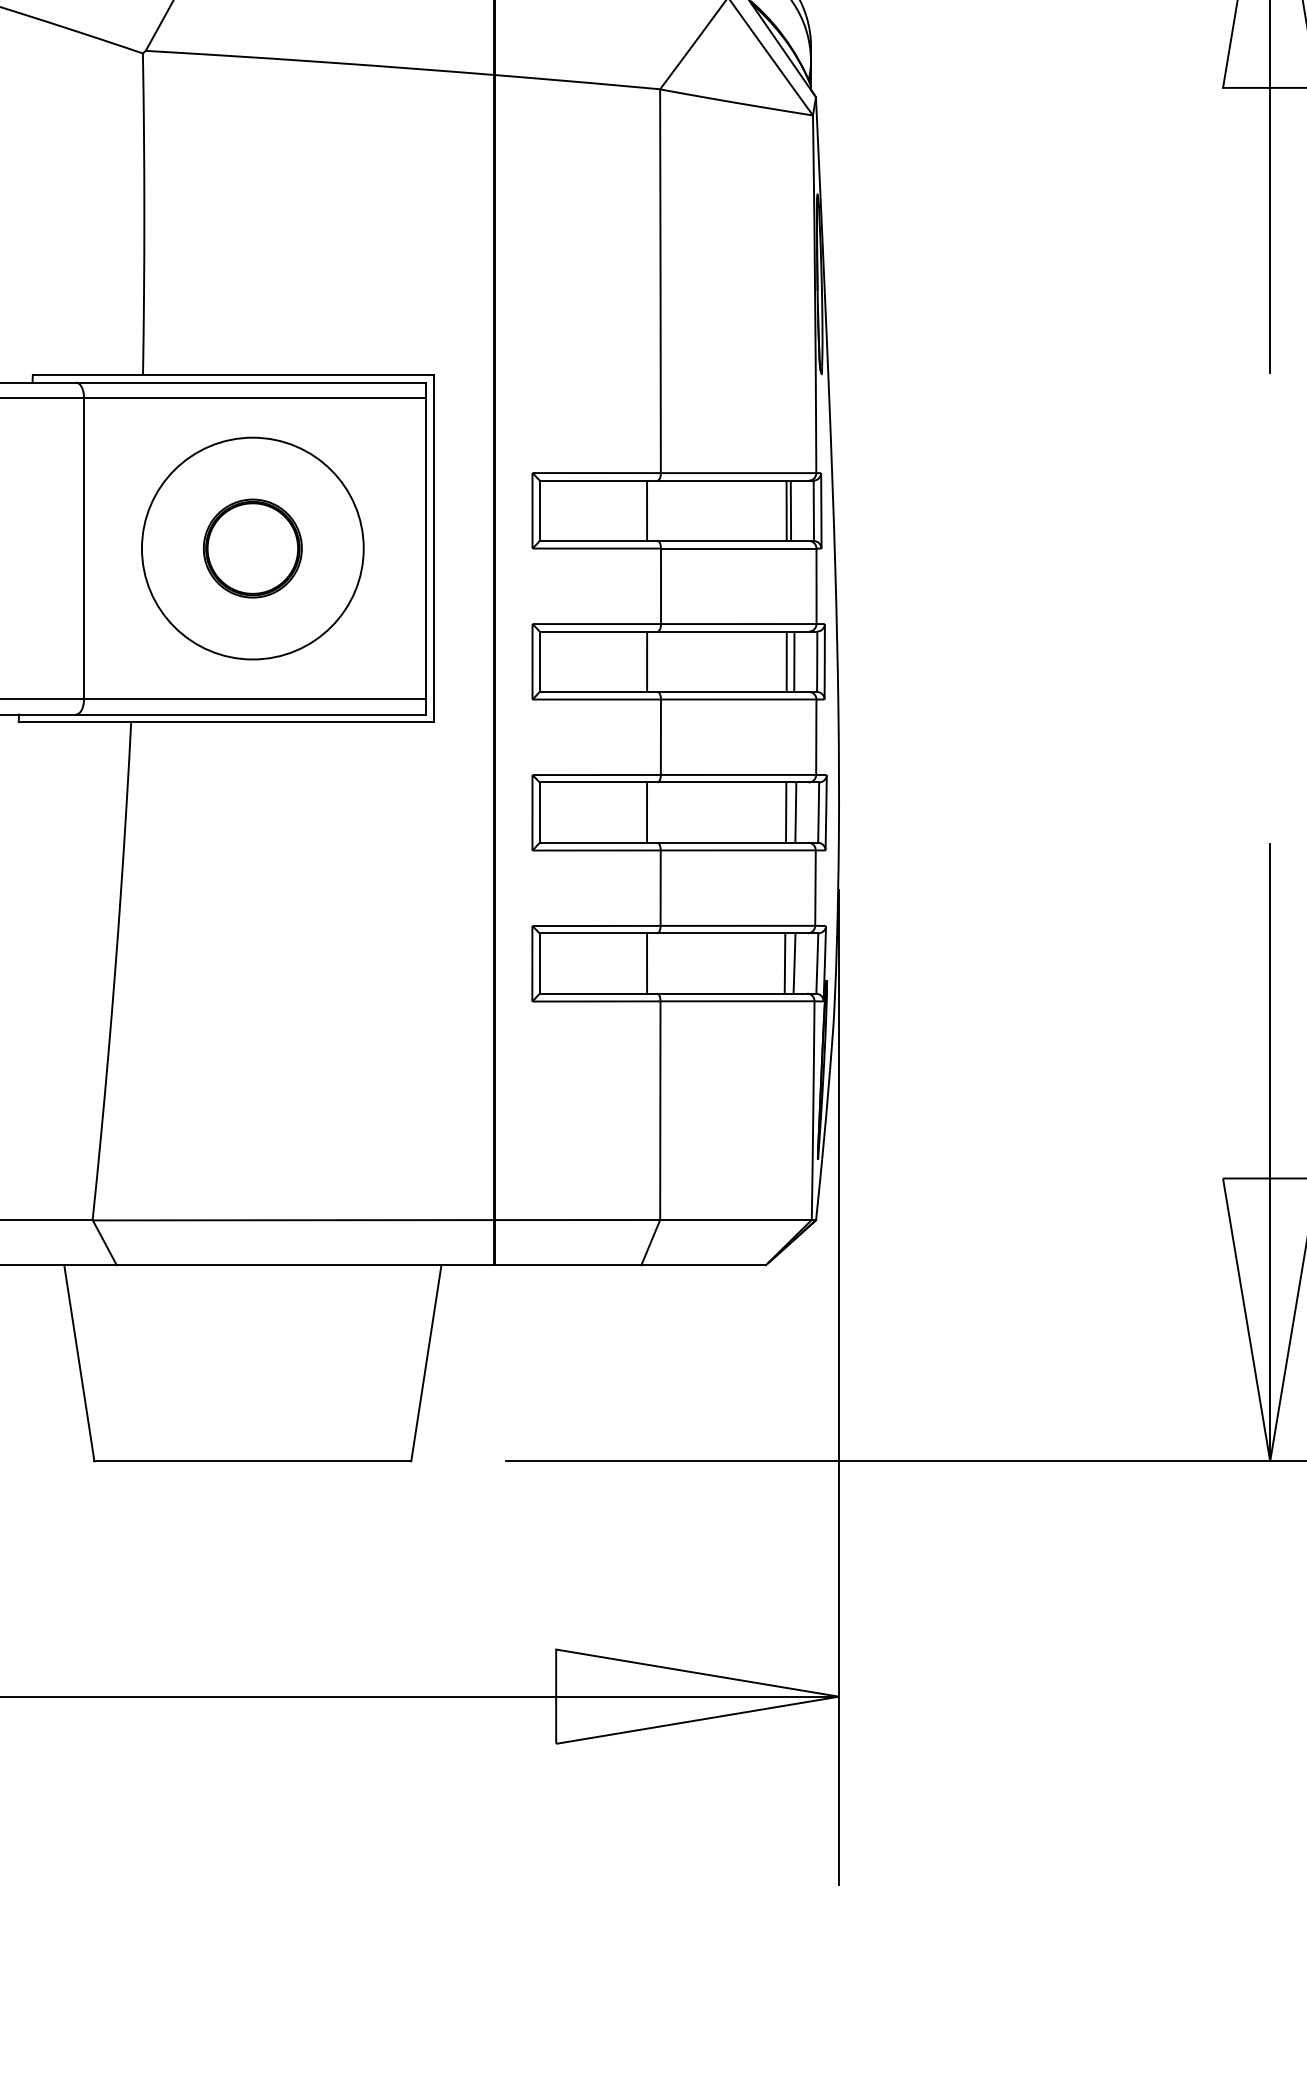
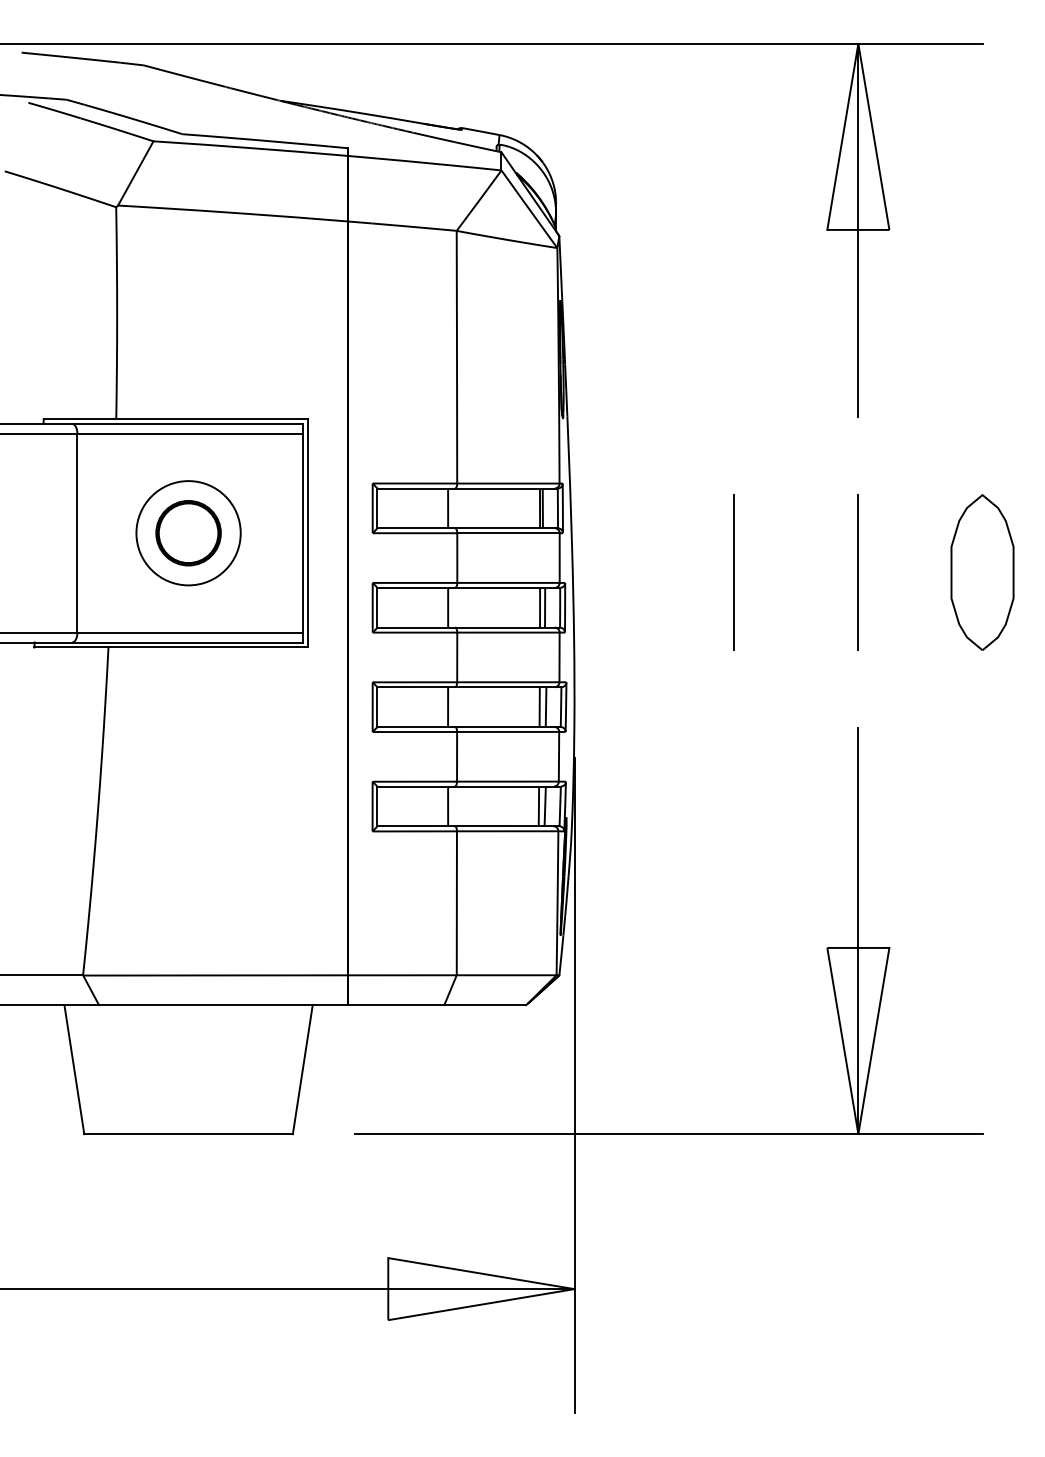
circle: (252, 548) -> (188, 533), size x0.71
line: (1080, 608) -> (733, 572), added
line: (1270, 608) -> (858, 572), added

